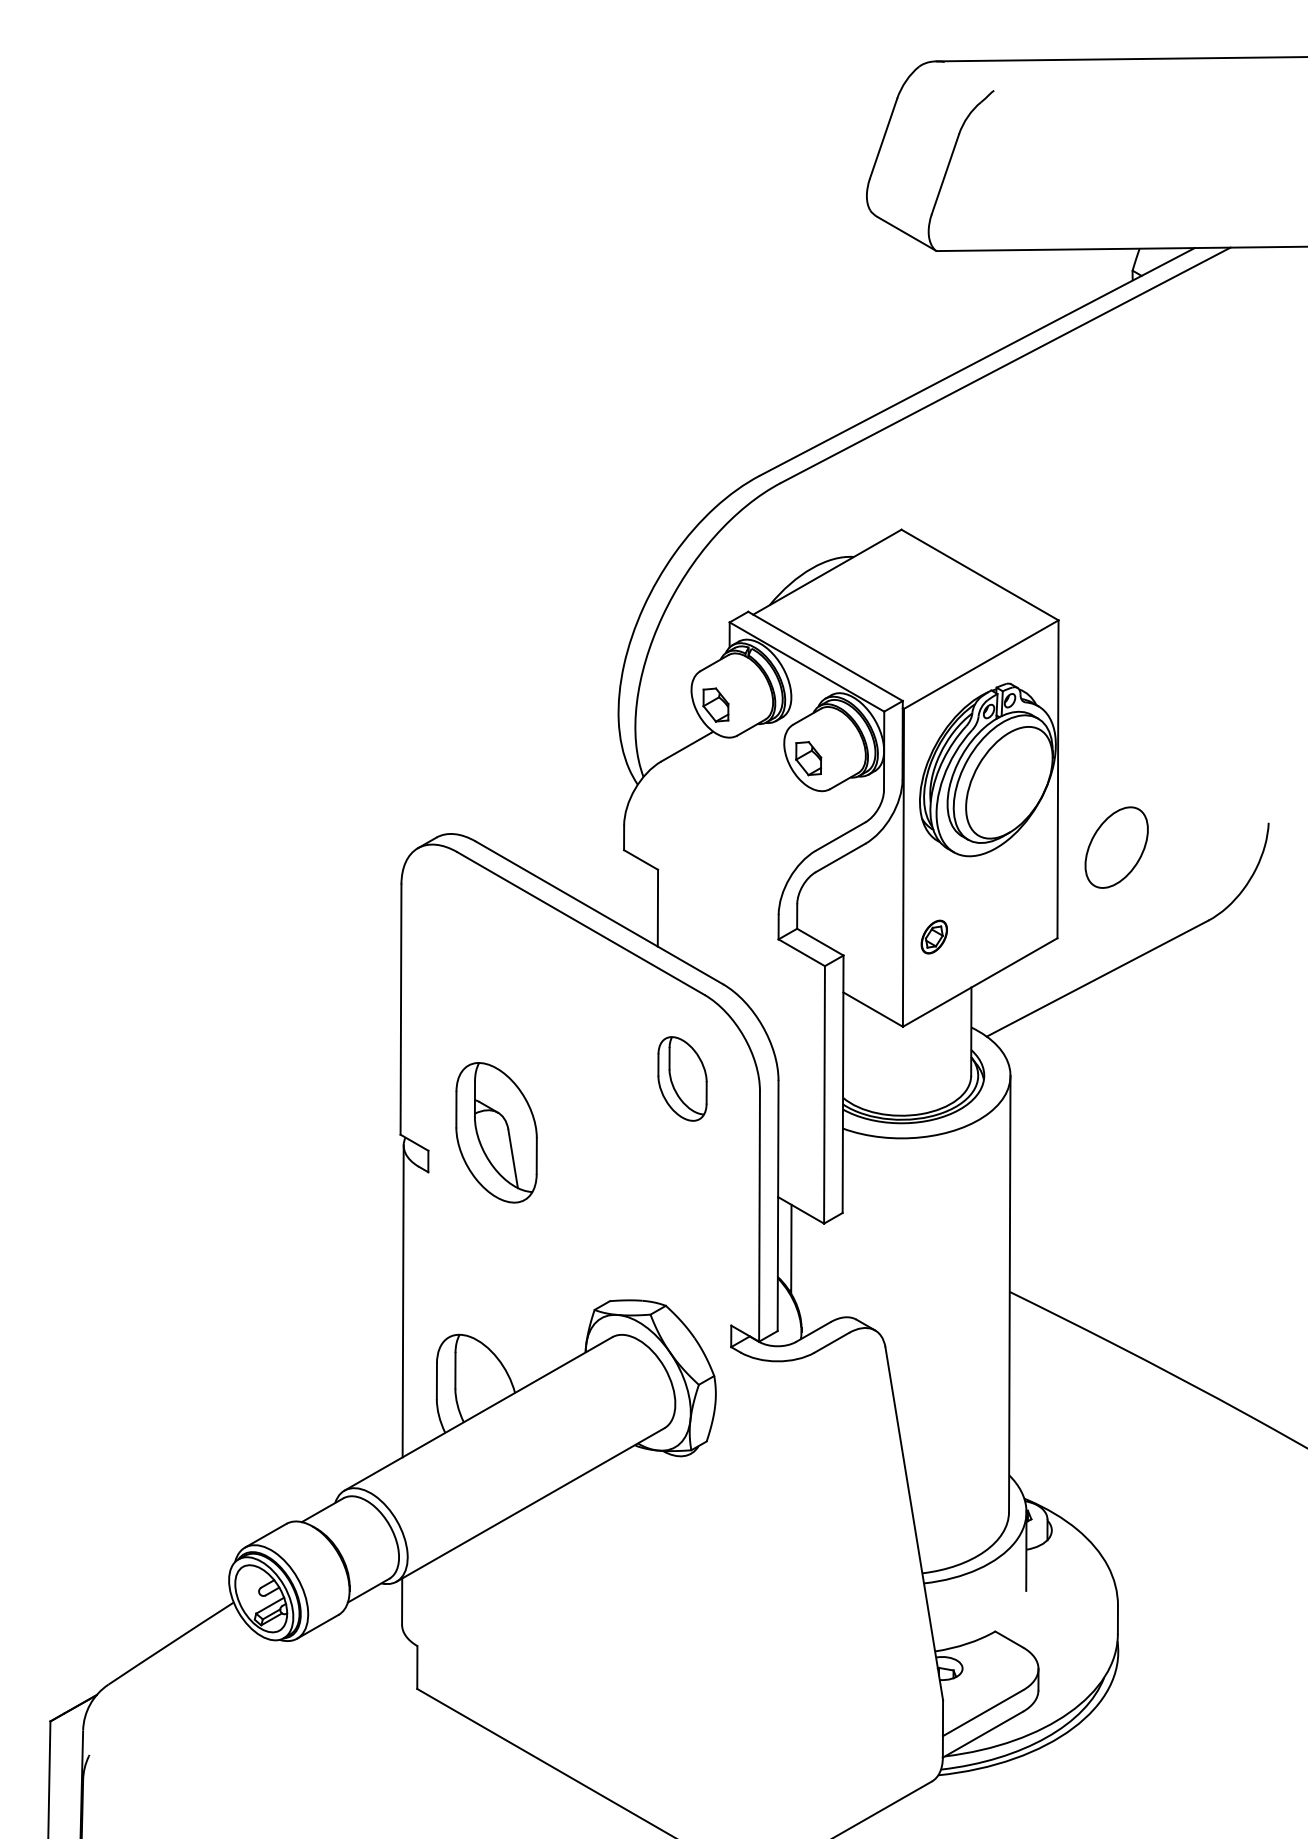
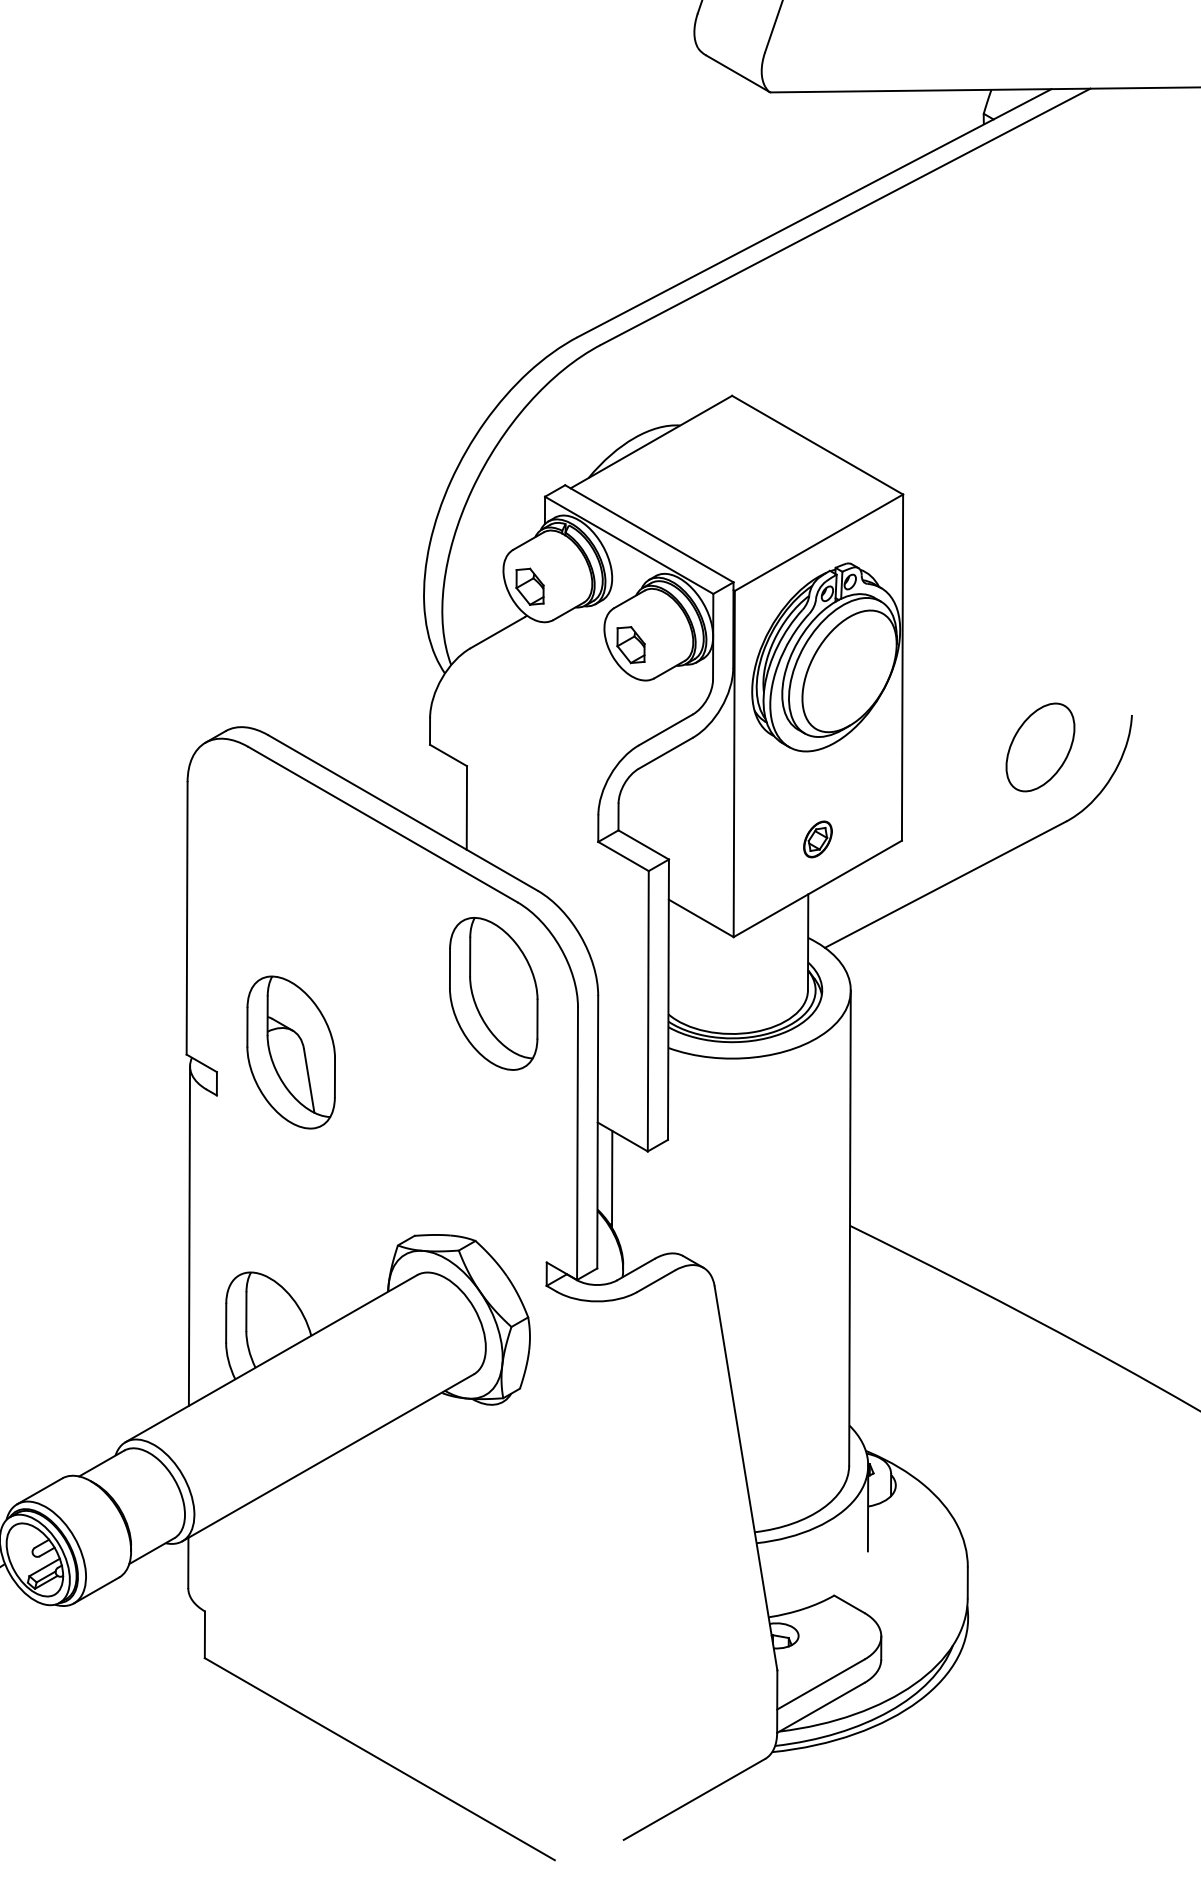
part: (1116, 847) -> (1040, 747), moved
part: (933, 936) -> (817, 838), moved
part: (682, 1078) -> (493, 993), size x1.67

